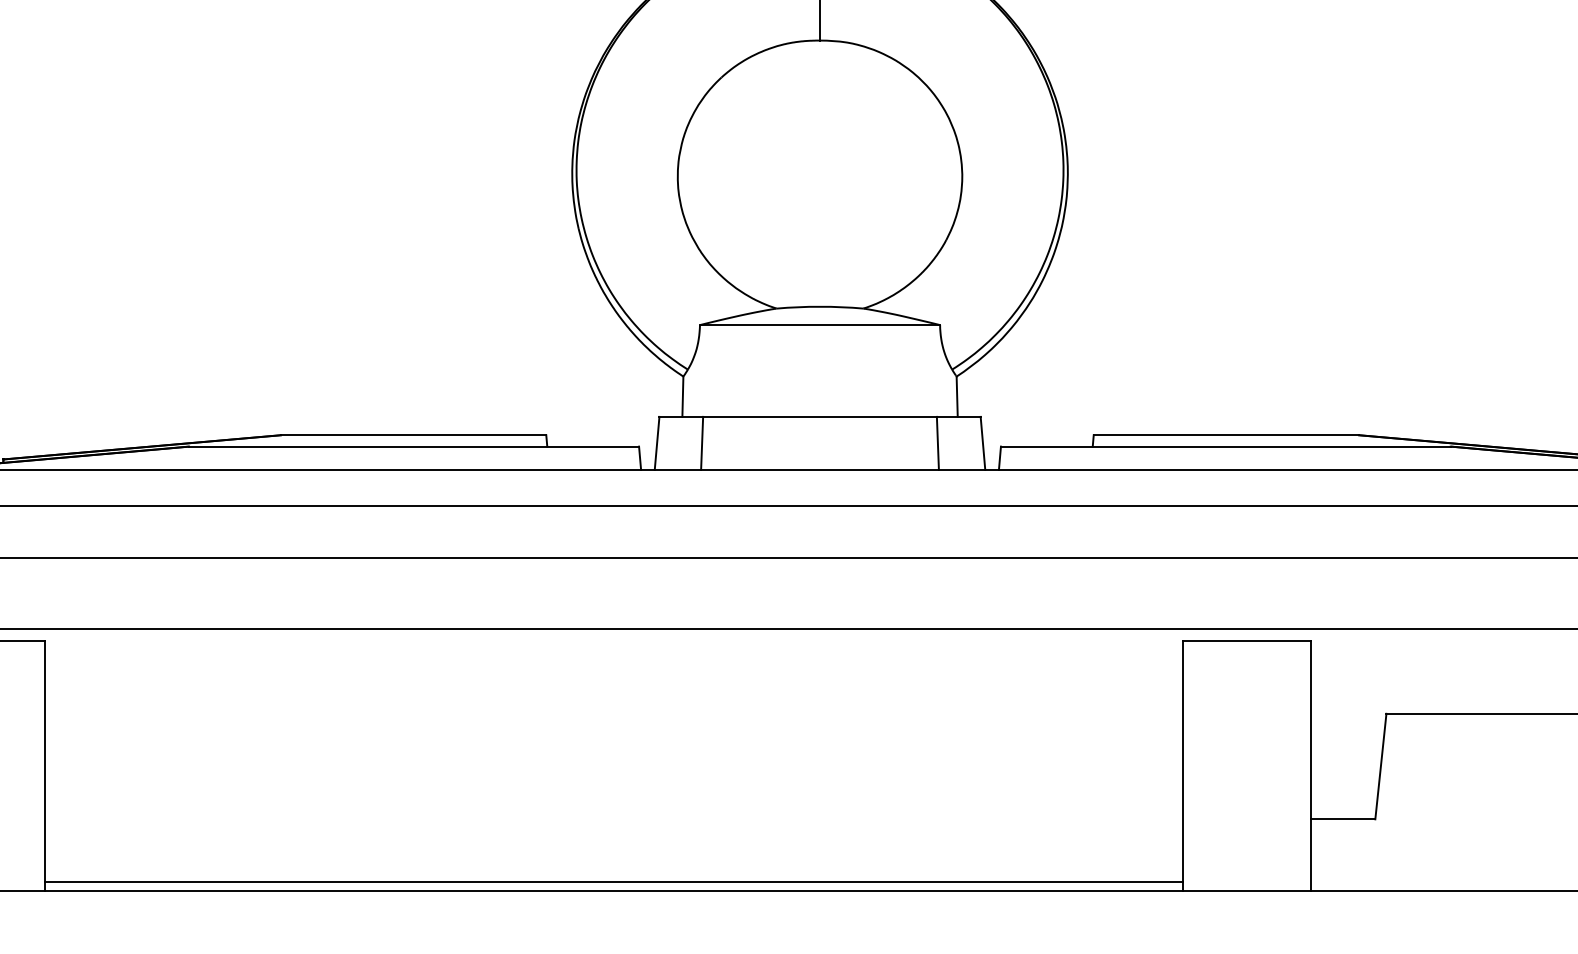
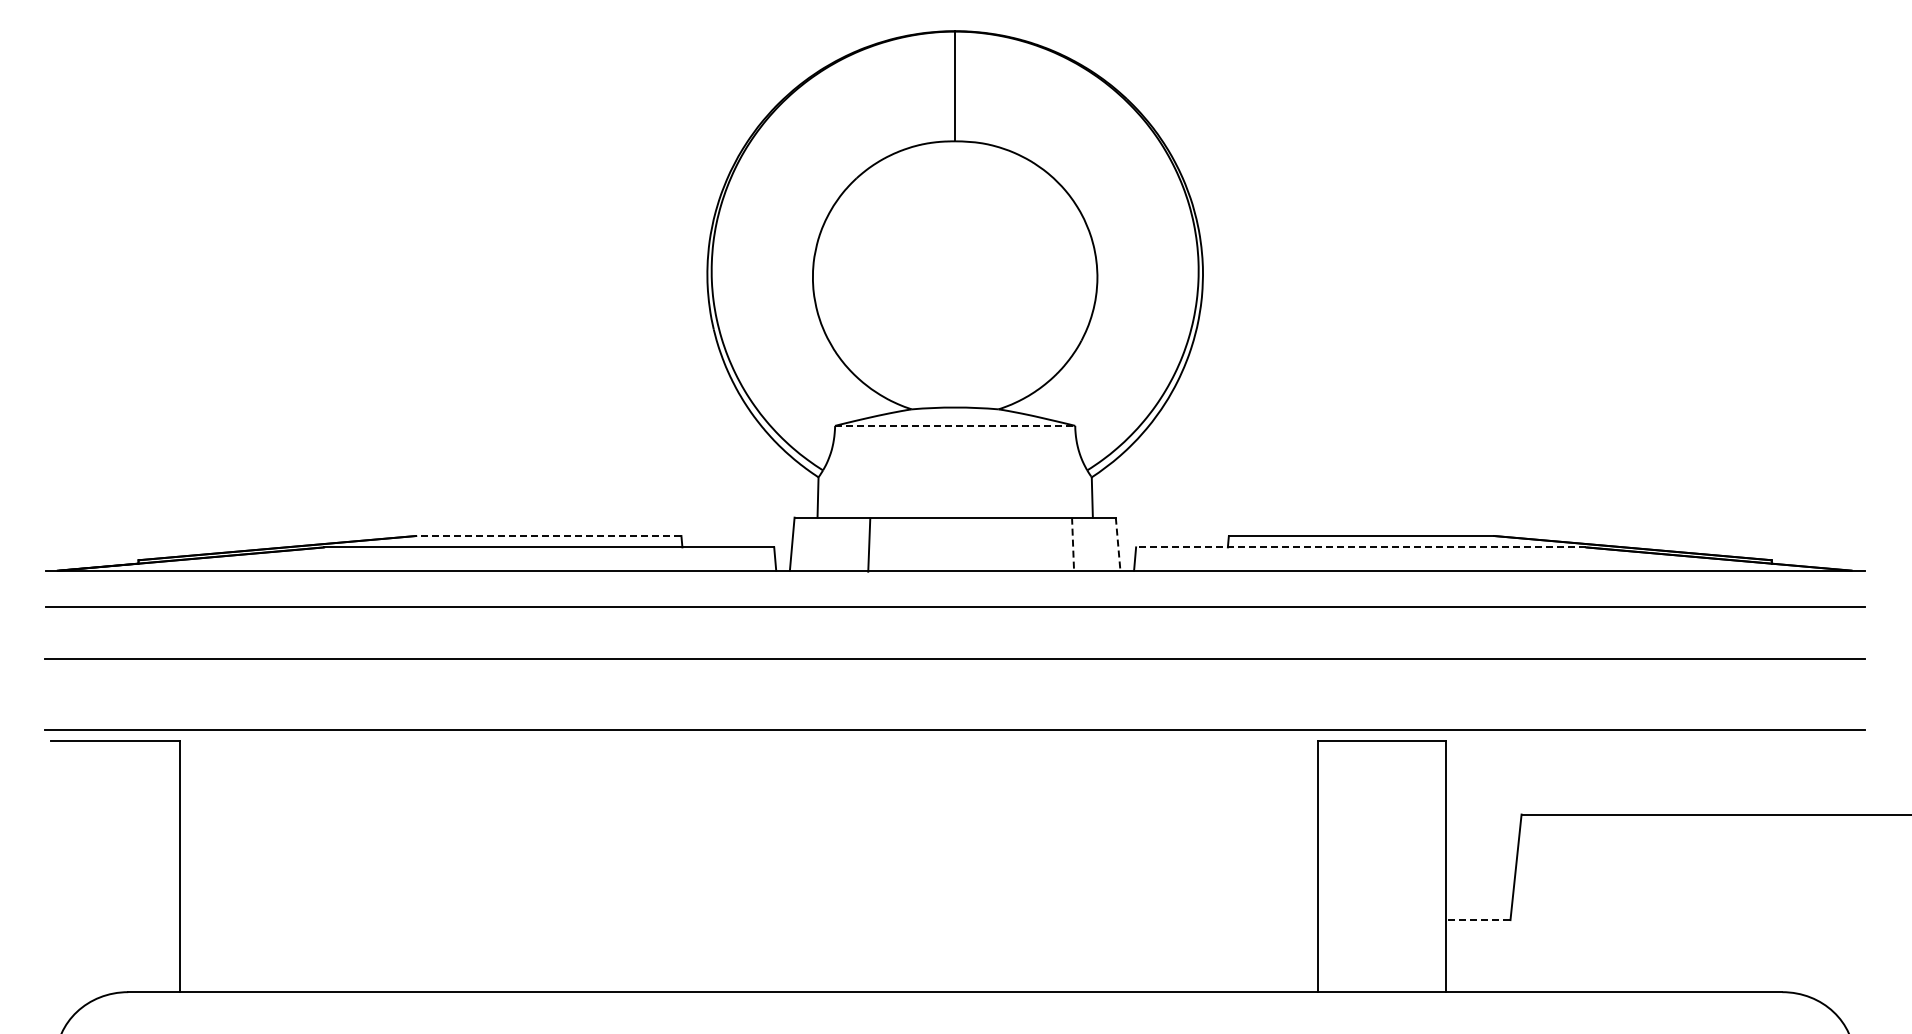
line: (820, 324) -> (955, 425), solid -> dashed
line: (413, 435) -> (548, 536), solid -> dashed
line: (702, 442) -> (869, 544), moved
line: (938, 443) -> (1073, 544), solid -> dashed
line: (983, 443) -> (1118, 544), solid -> dashed
line: (1225, 446) -> (1360, 547), solid -> dashed
line: (1342, 819) -> (1477, 920), solid -> dashed
line: (613, 881) -> (748, 982), removed

